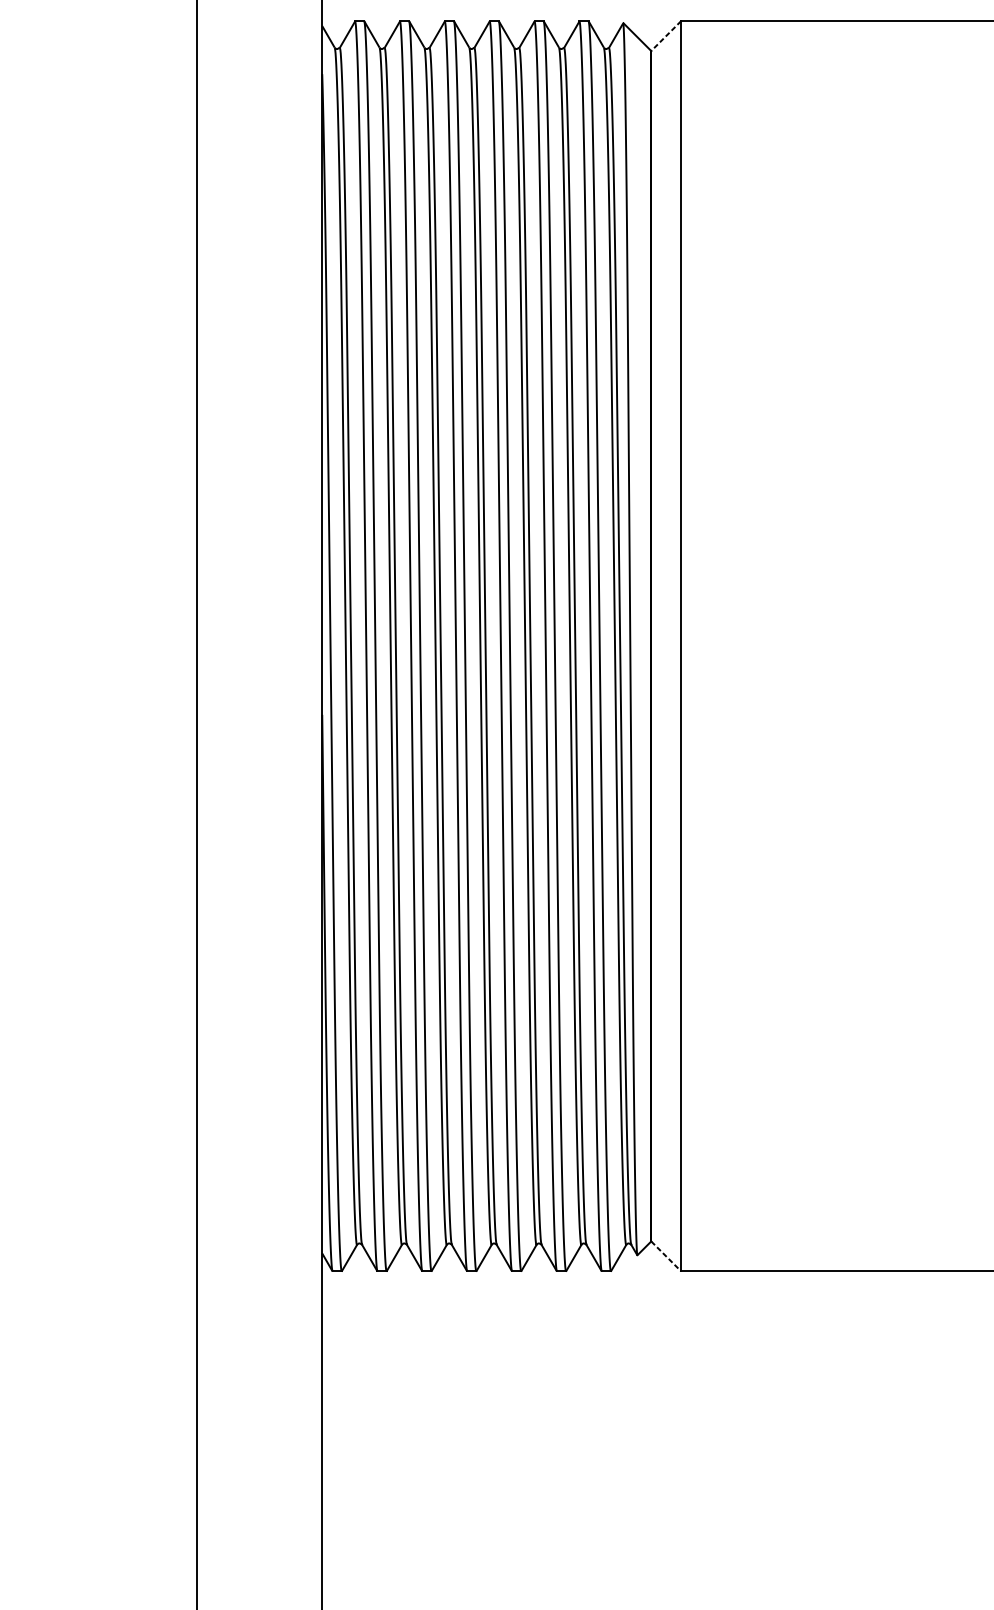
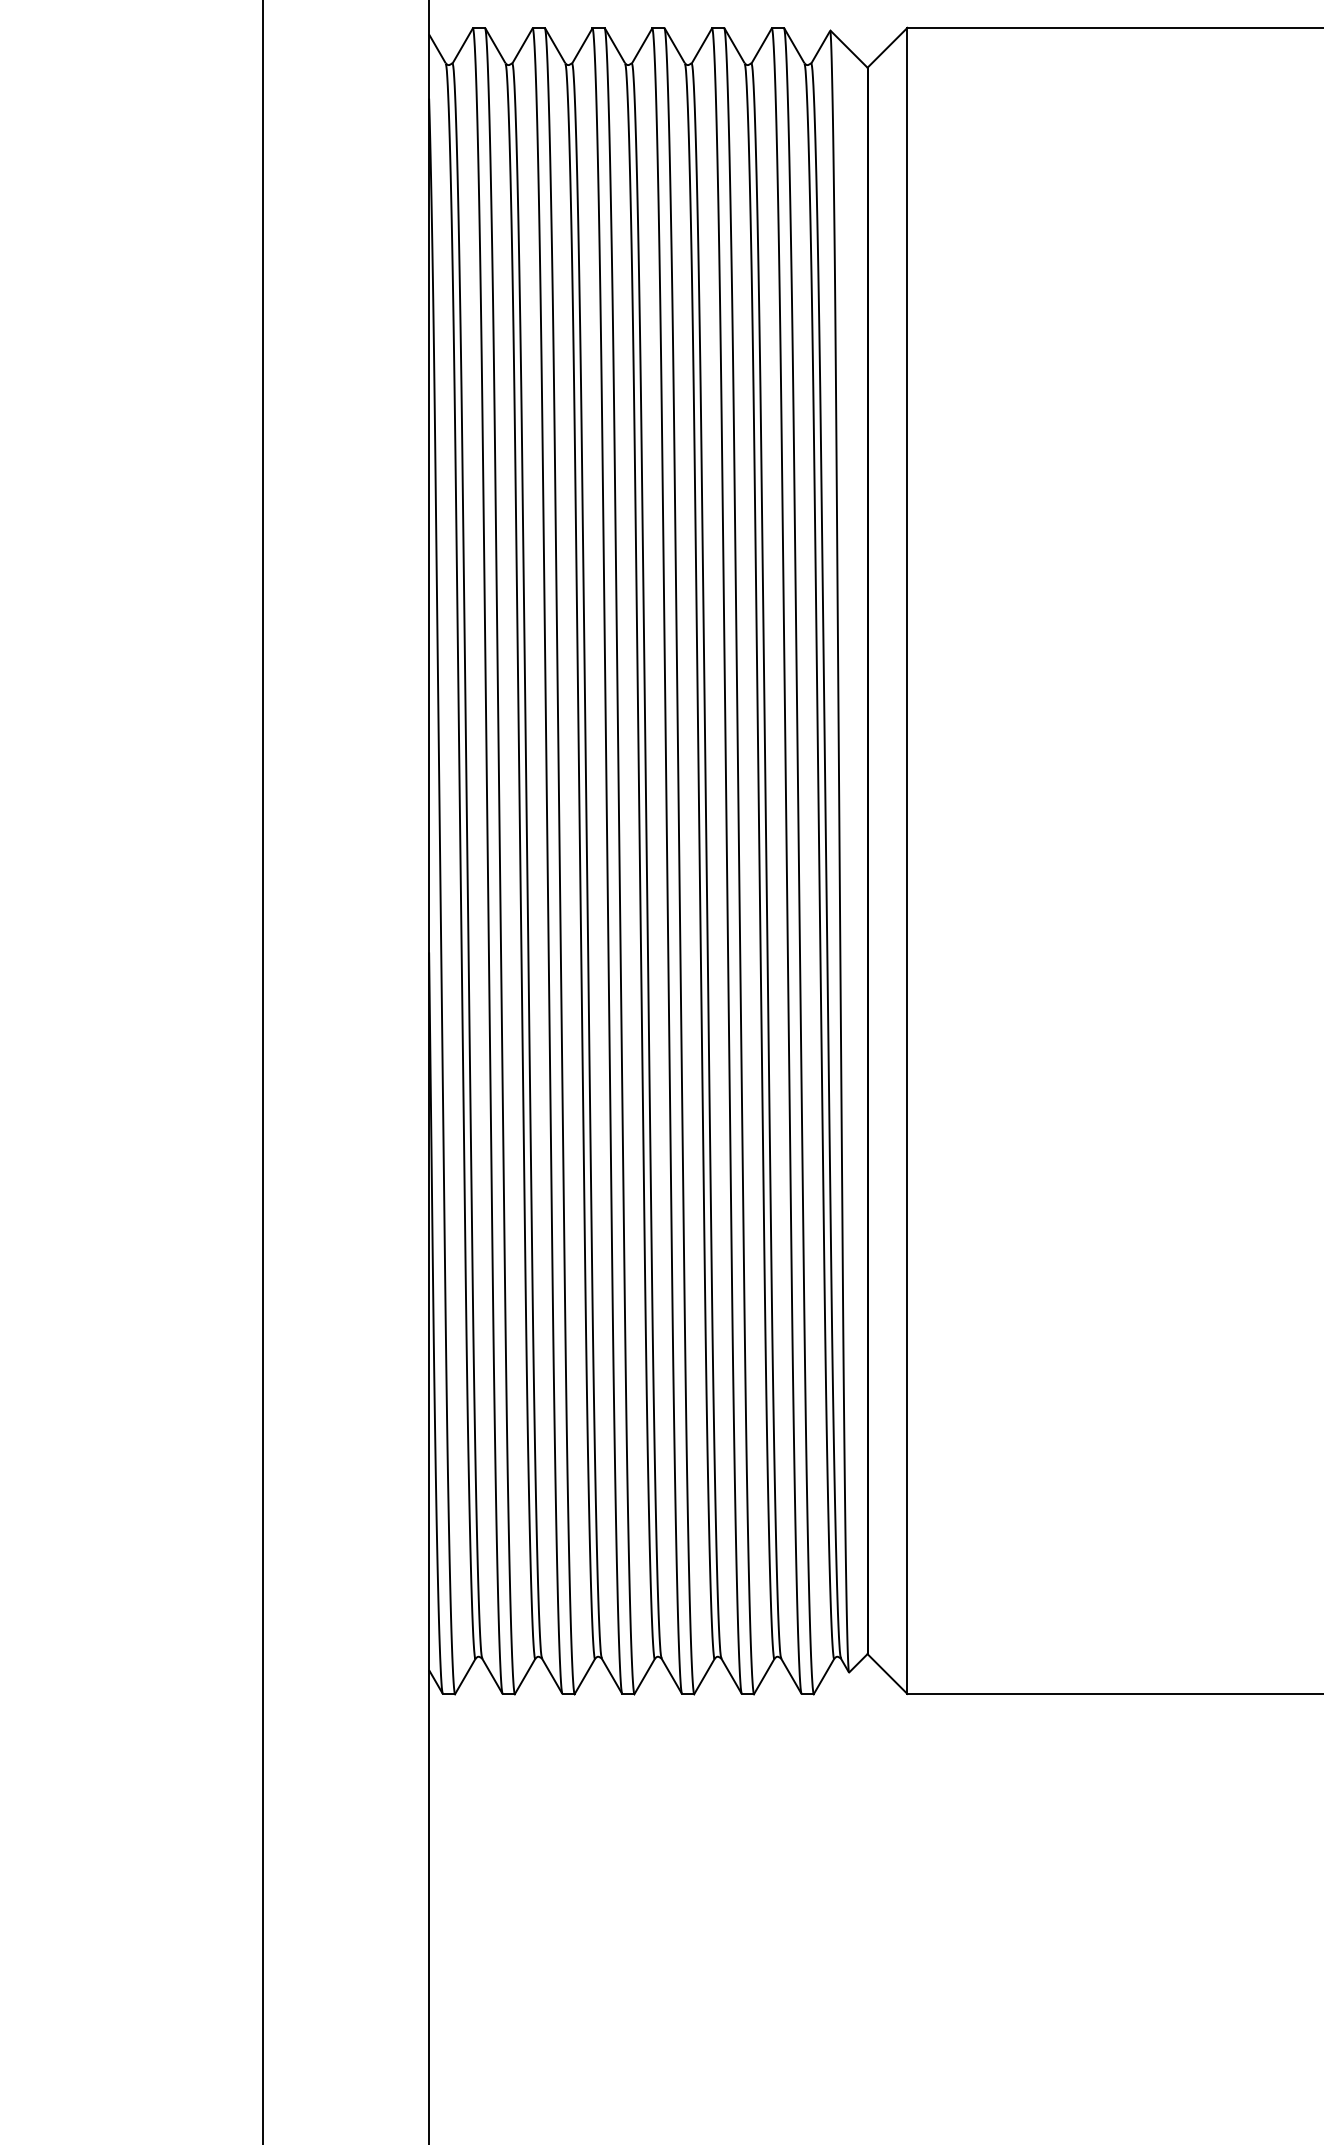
line: (666, 36) -> (887, 48), dashed -> solid
line: (666, 1256) -> (887, 1674), dashed -> solid

